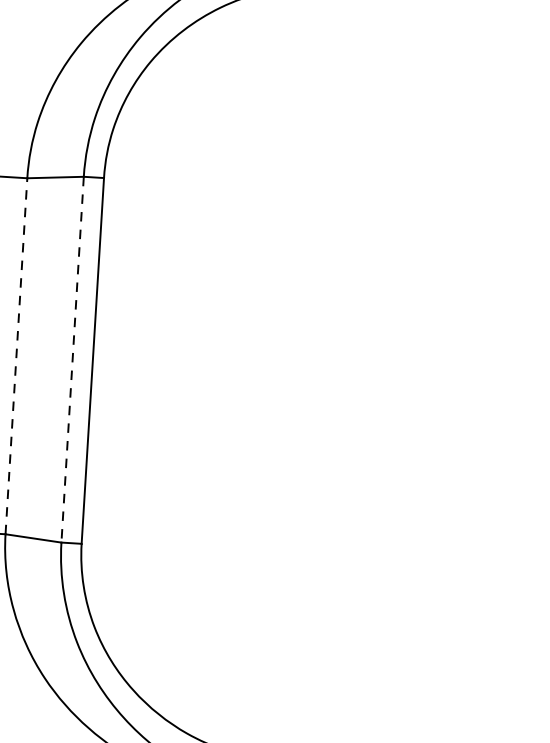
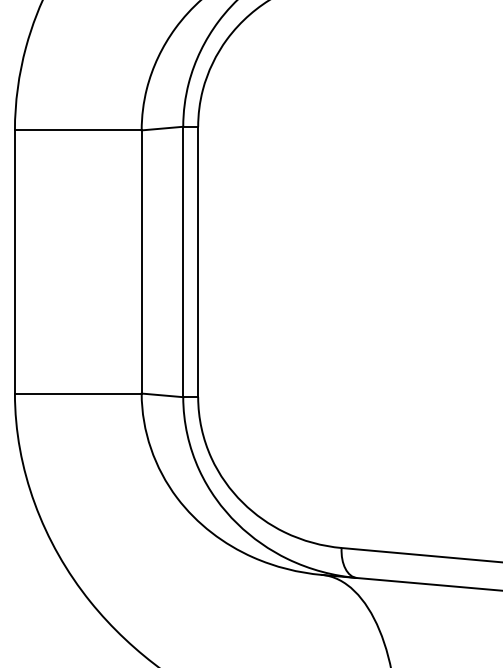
line: (16, 355) -> (141, 261), dashed -> solid
line: (72, 360) -> (183, 262), dashed -> solid

